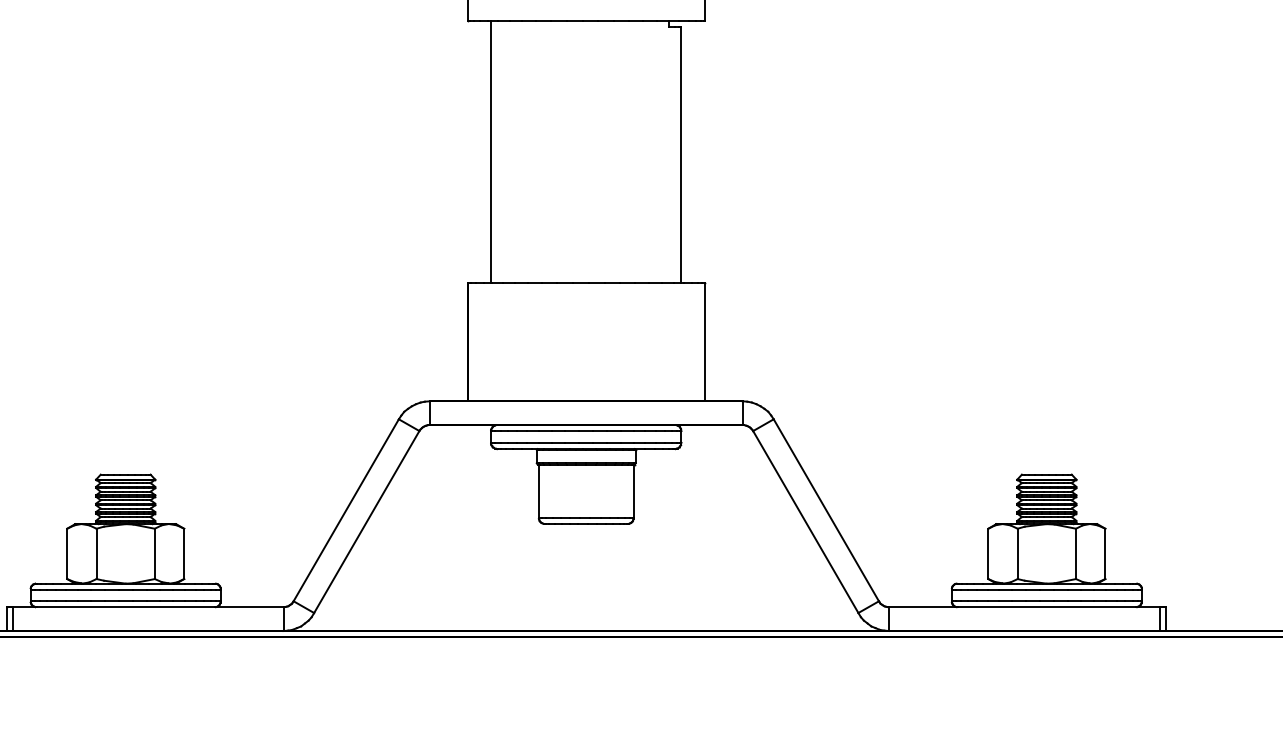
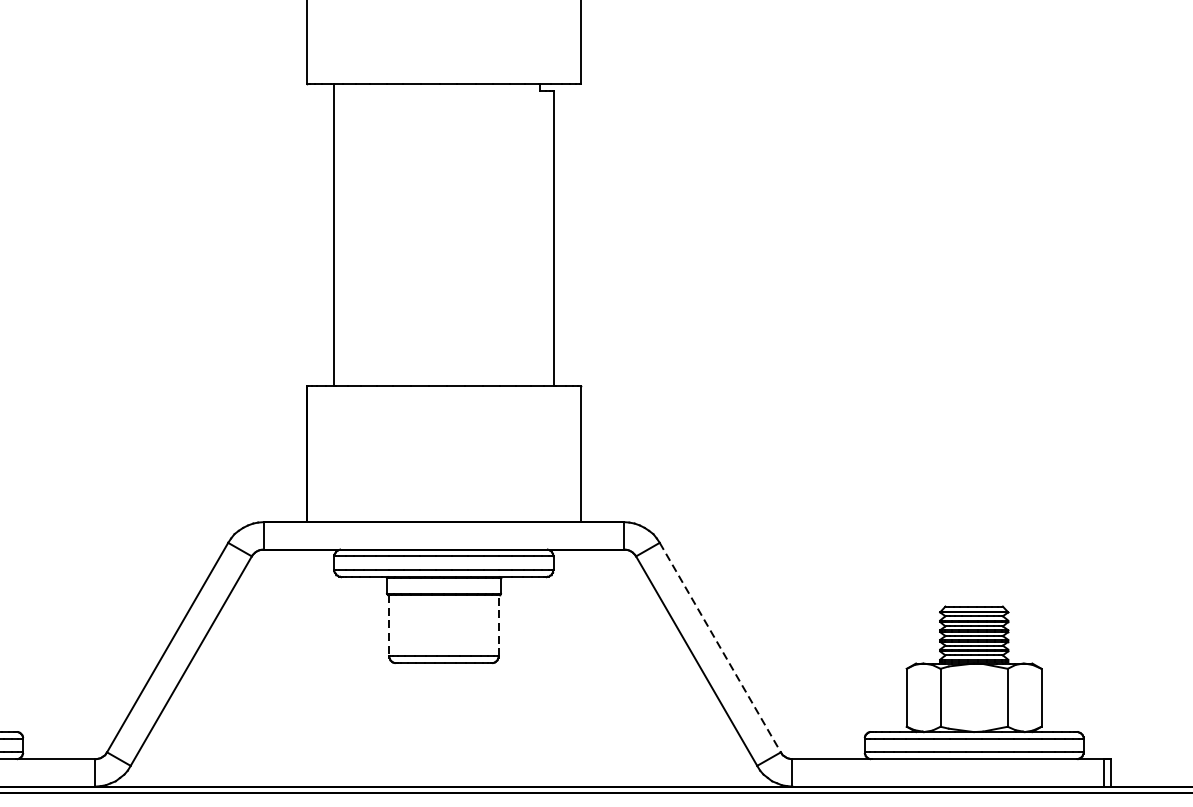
line: (538, 491) -> (388, 625), solid -> dashed
line: (633, 491) -> (498, 625), solid -> dashed
line: (826, 510) -> (720, 647), solid -> dashed

